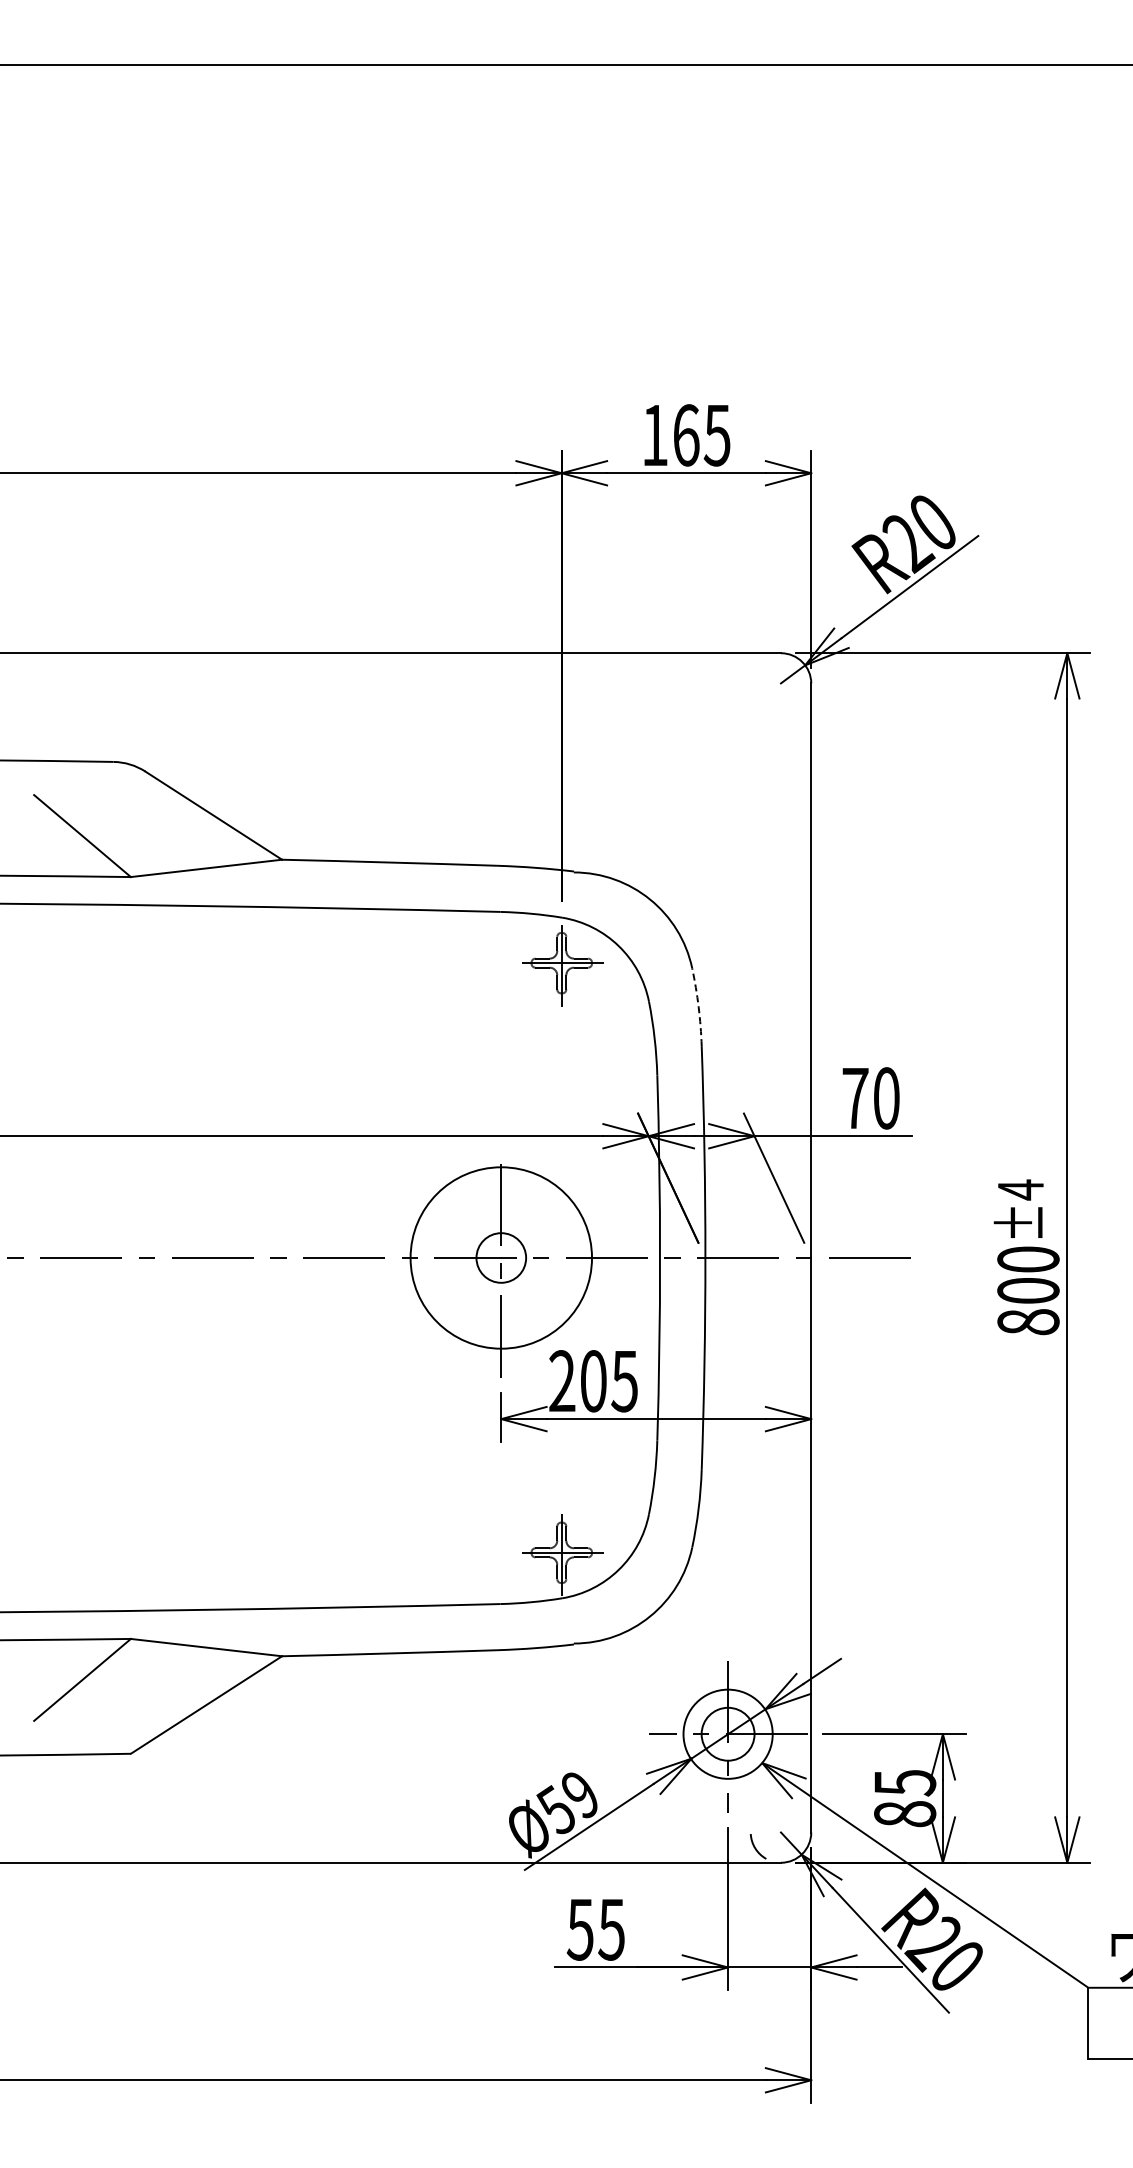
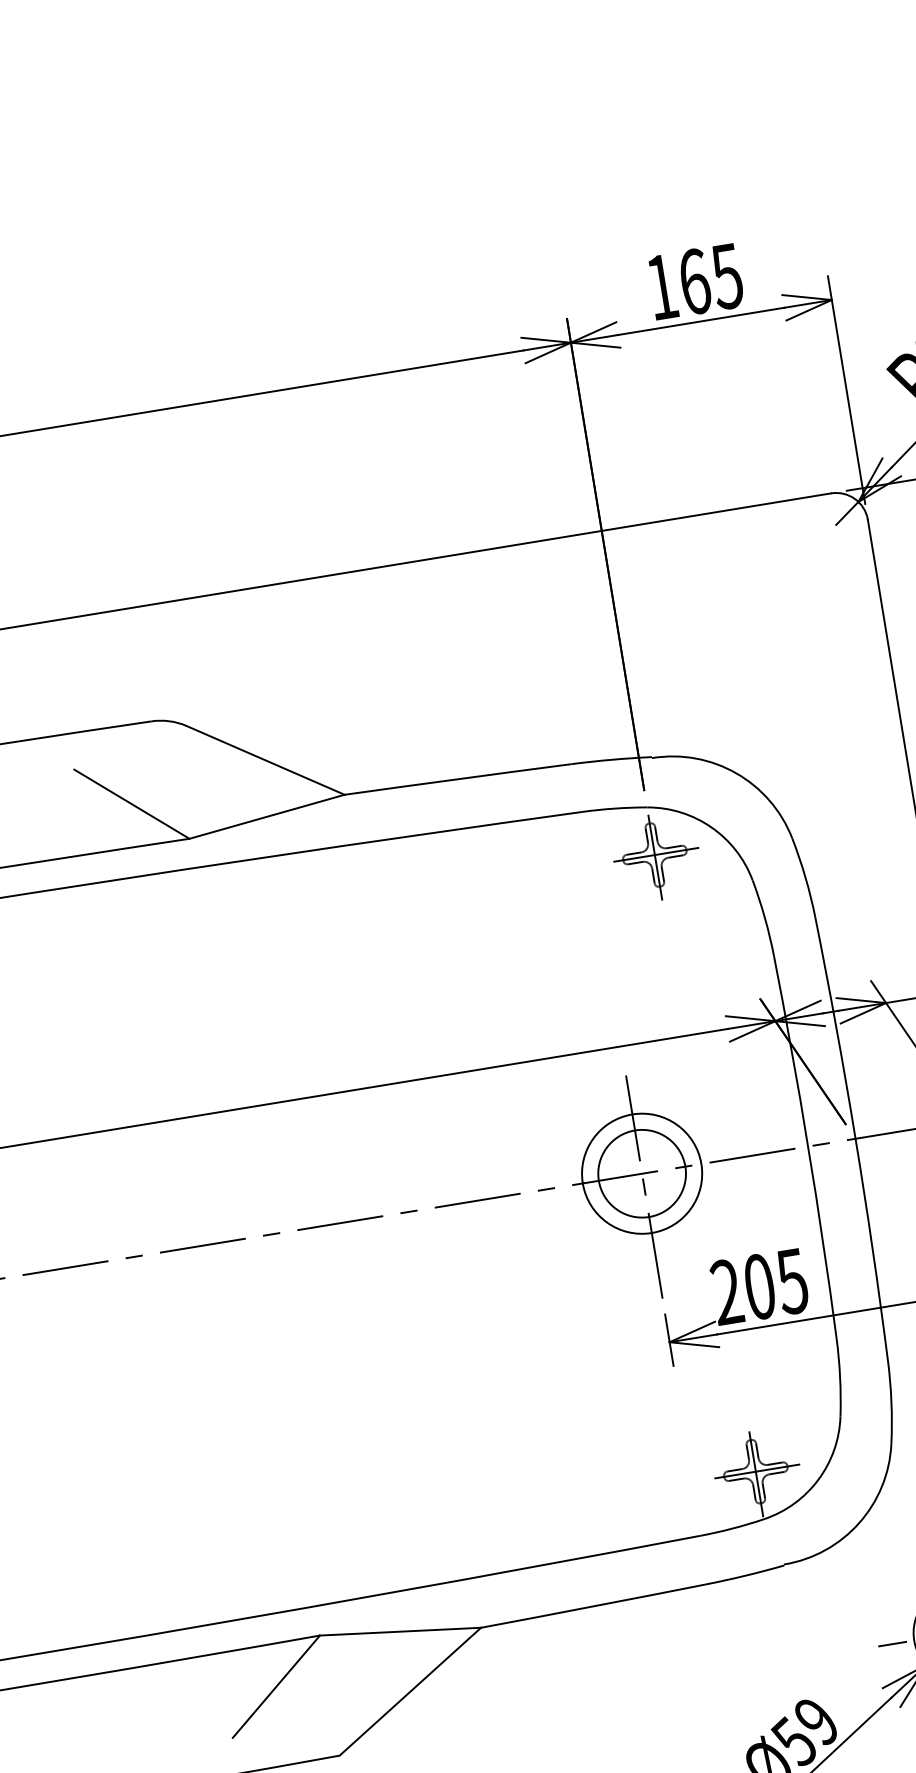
arc: (698, 1007) -> (805, 878), dashed -> solid
circle: (500, 1257) -> (641, 1173), size x1.67
circle: (501, 1257) -> (642, 1173), size x0.62

